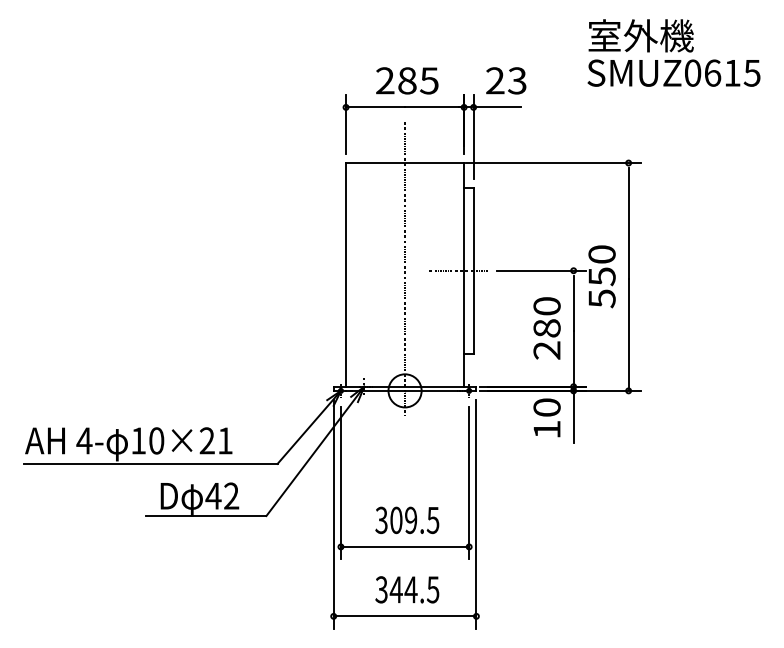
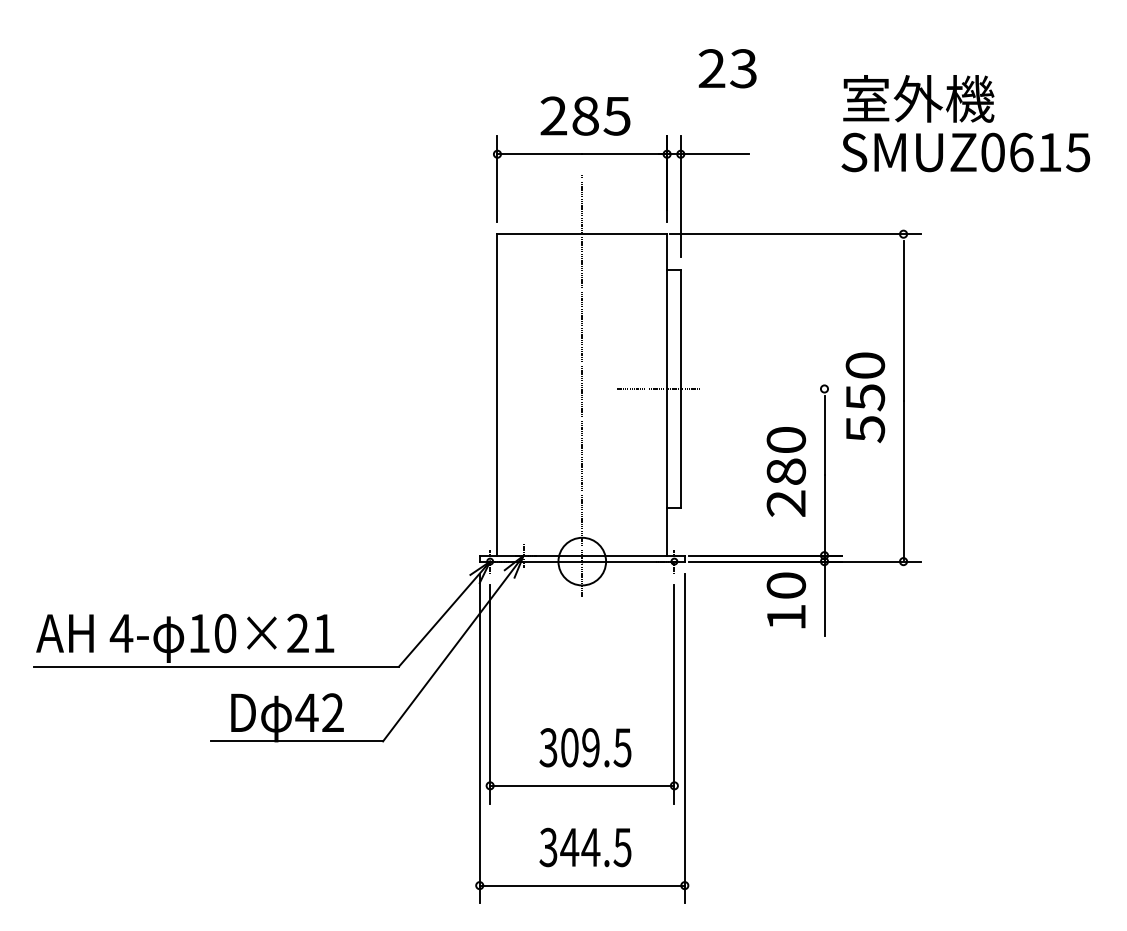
text: (673, 52) -> (965, 122), moved
text: (506, 80) -> (728, 68), moved
line: (541, 270) -> (778, 388), removed

